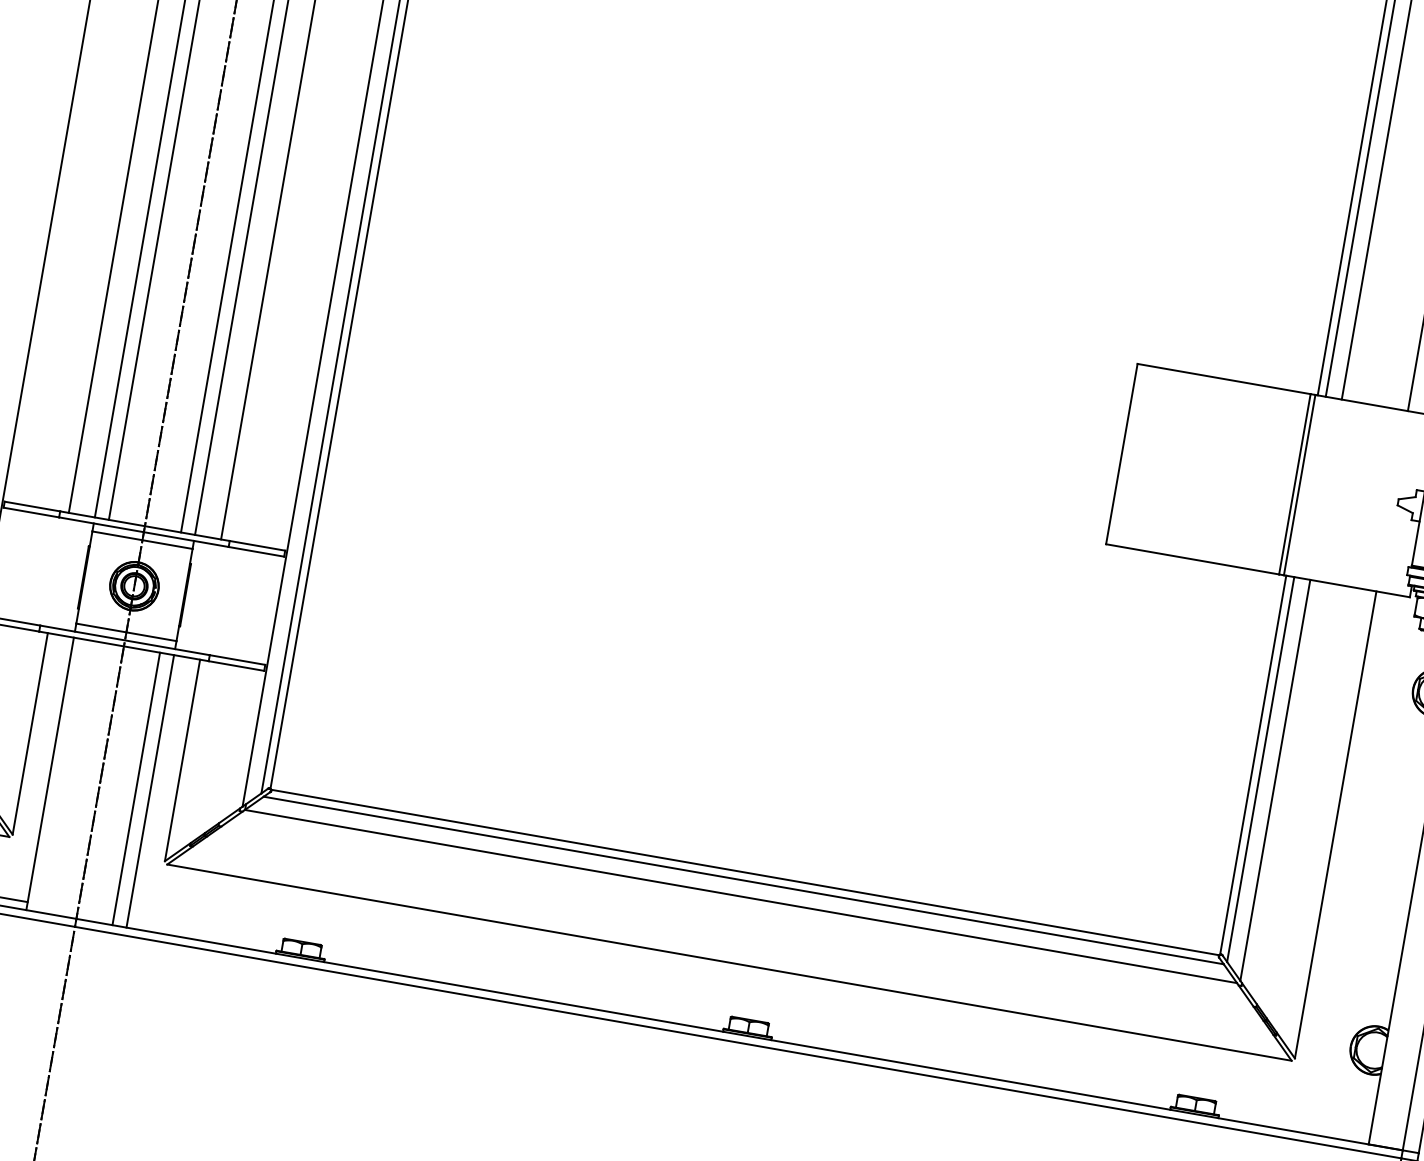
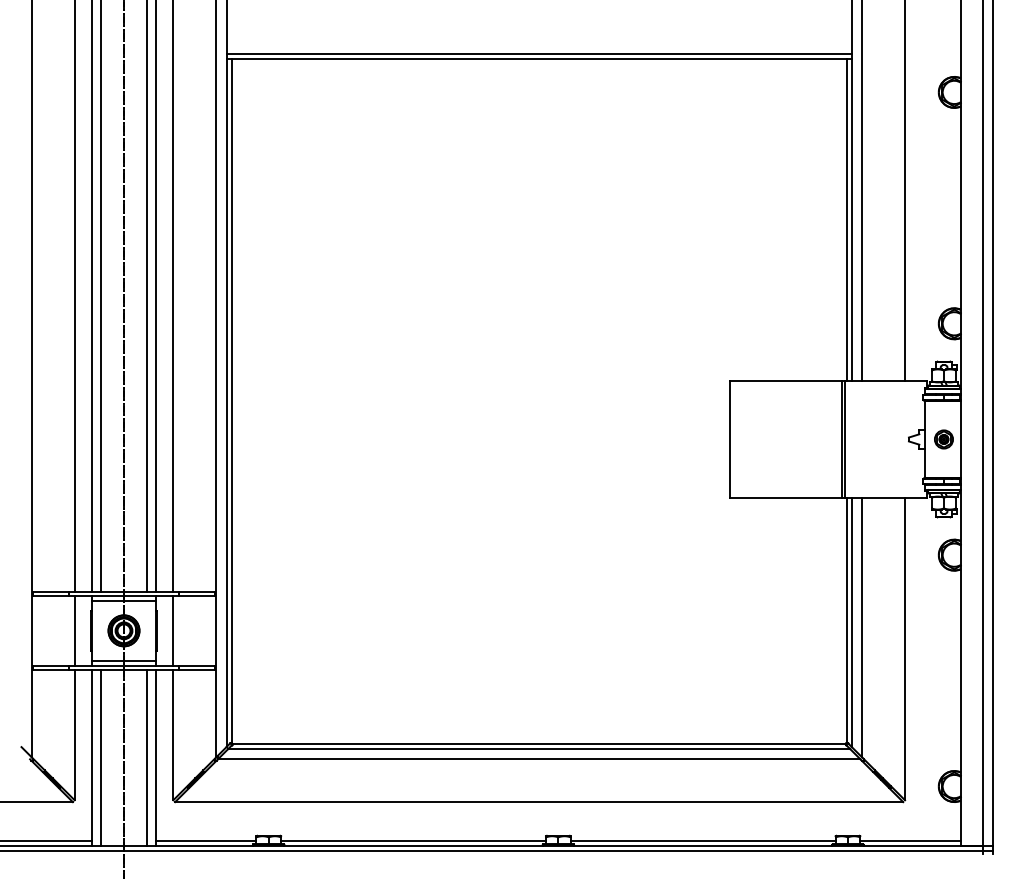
line: (58, 572) -> (74, 630), added
line: (210, 599) -> (173, 630), added
line: (64, 775) -> (100, 757), added
line: (205, 933) -> (206, 841), added
line: (524, 989) -> (413, 841), added
line: (971, 1067) -> (702, 841), added
line: (1292, 1123) -> (910, 841), added

